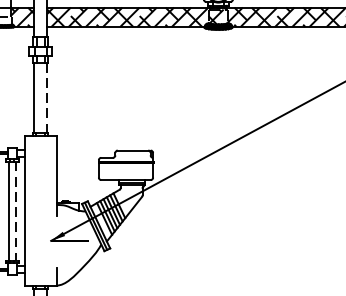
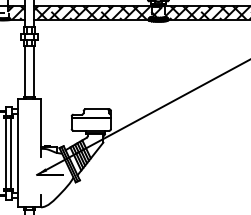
line: (47, 98) -> (34, 71), dashed -> solid
line: (15, 211) -> (11, 153), dashed -> solid

